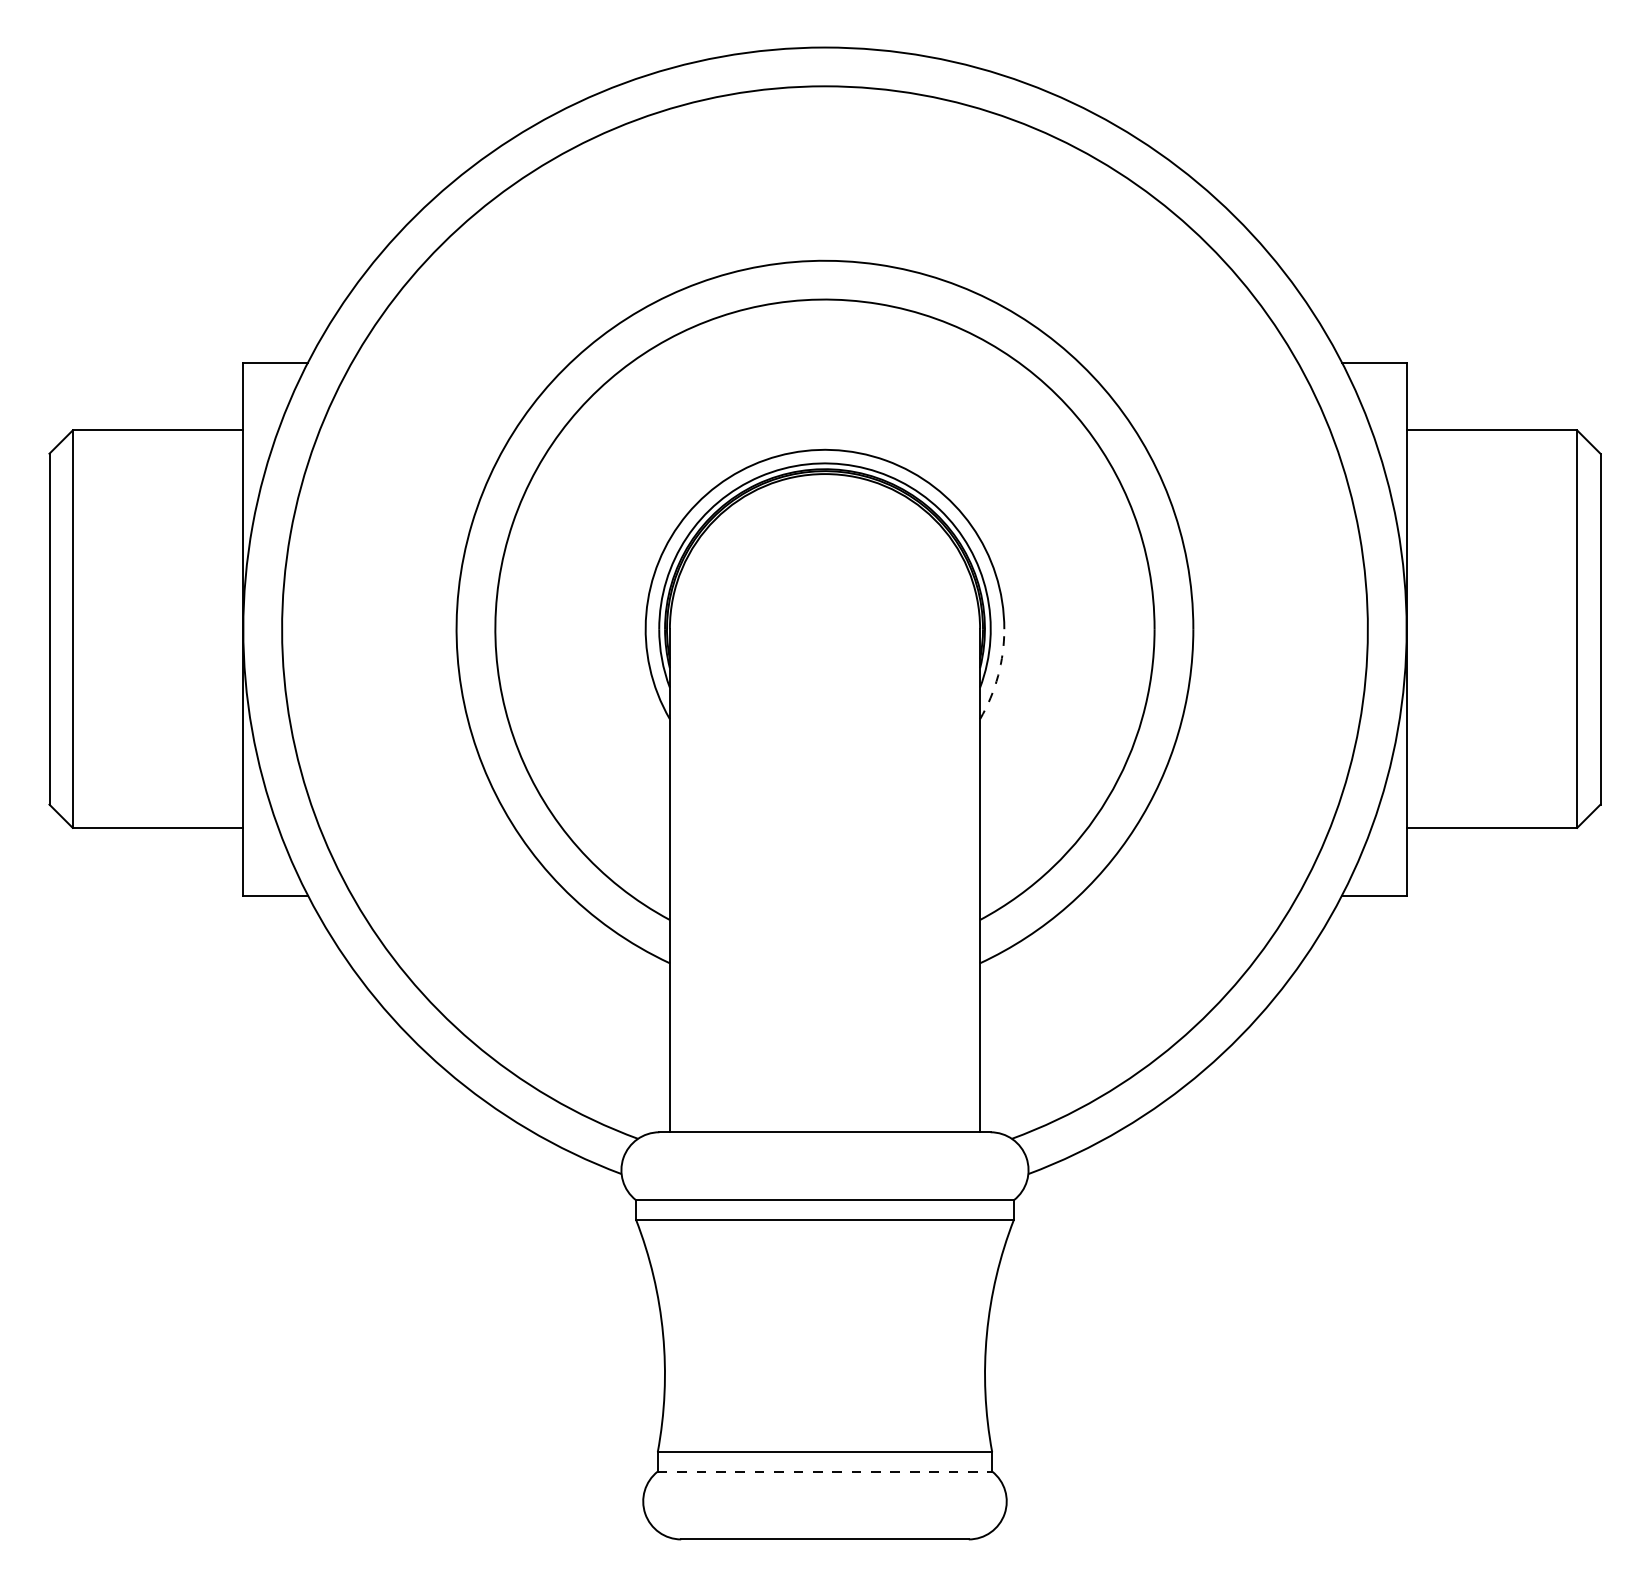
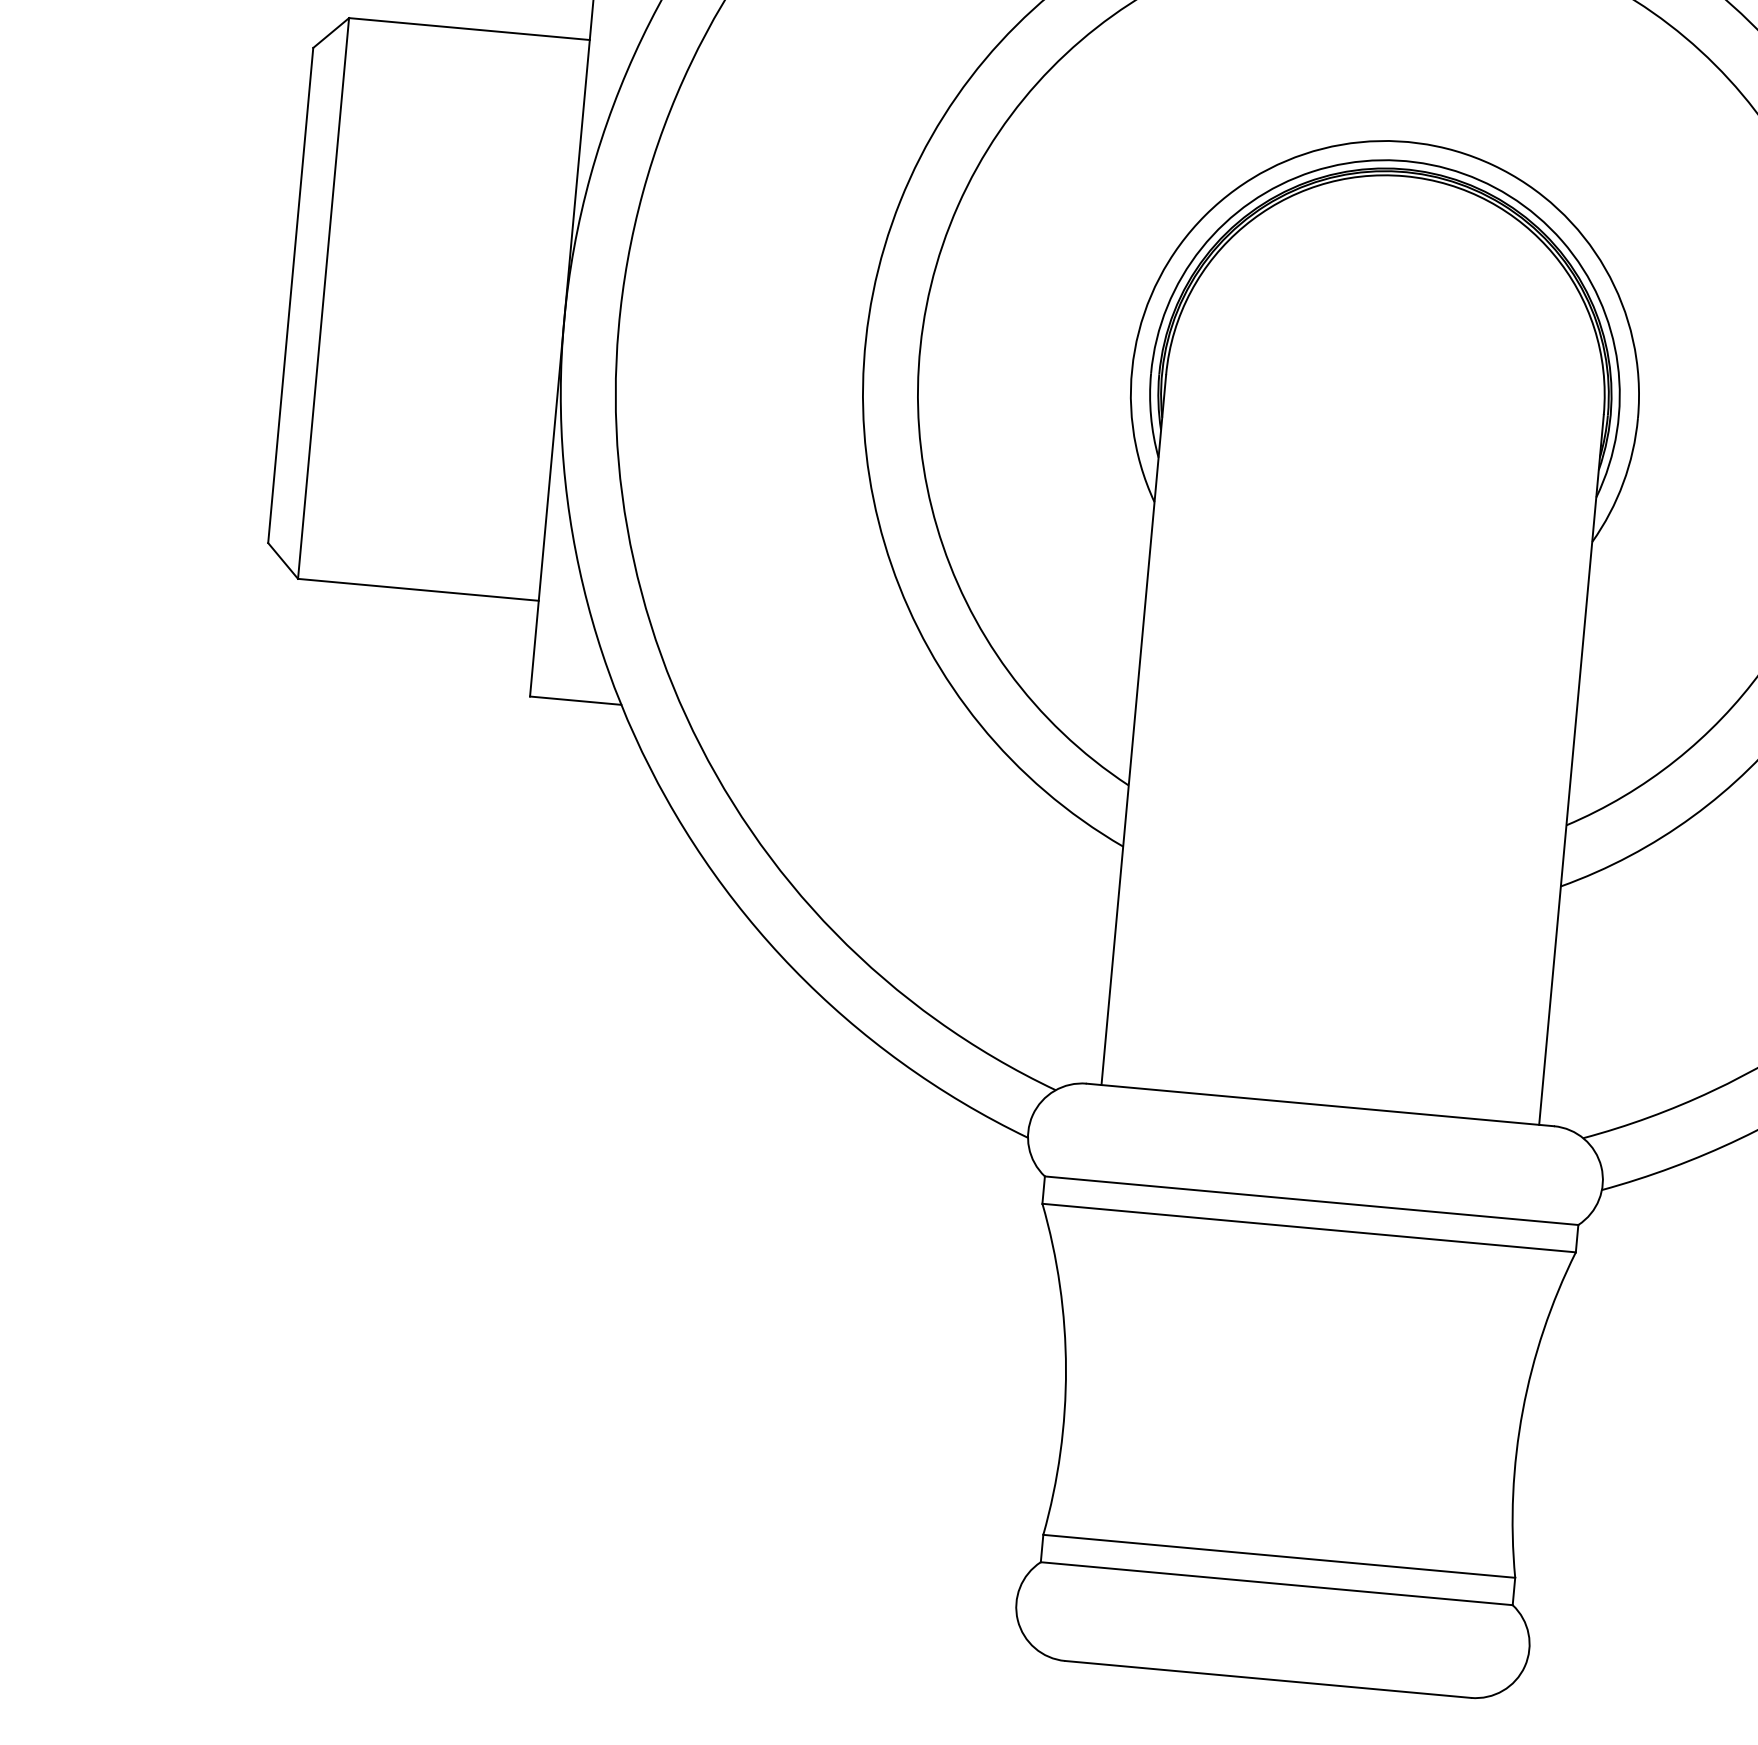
arc: (998, 675) -> (1623, 482), dashed -> solid
line: (825, 1471) -> (1277, 1583), dashed -> solid

